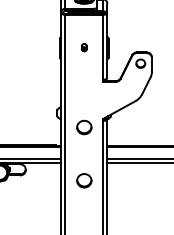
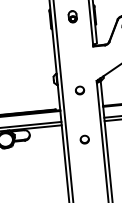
part: (84, 47) -> (72, 16), size x1.67
part: (83, 127) -> (79, 90), size x0.62
part: (83, 180) -> (84, 139), size x0.62

